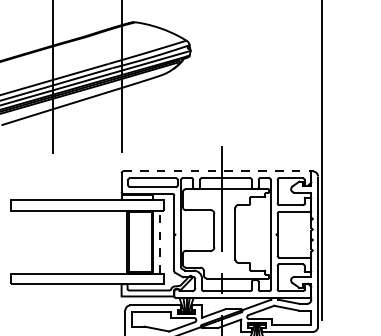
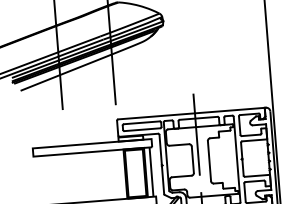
line: (217, 171) -> (191, 113), dashed -> solid
line: (160, 242) -> (151, 172), dashed -> solid

